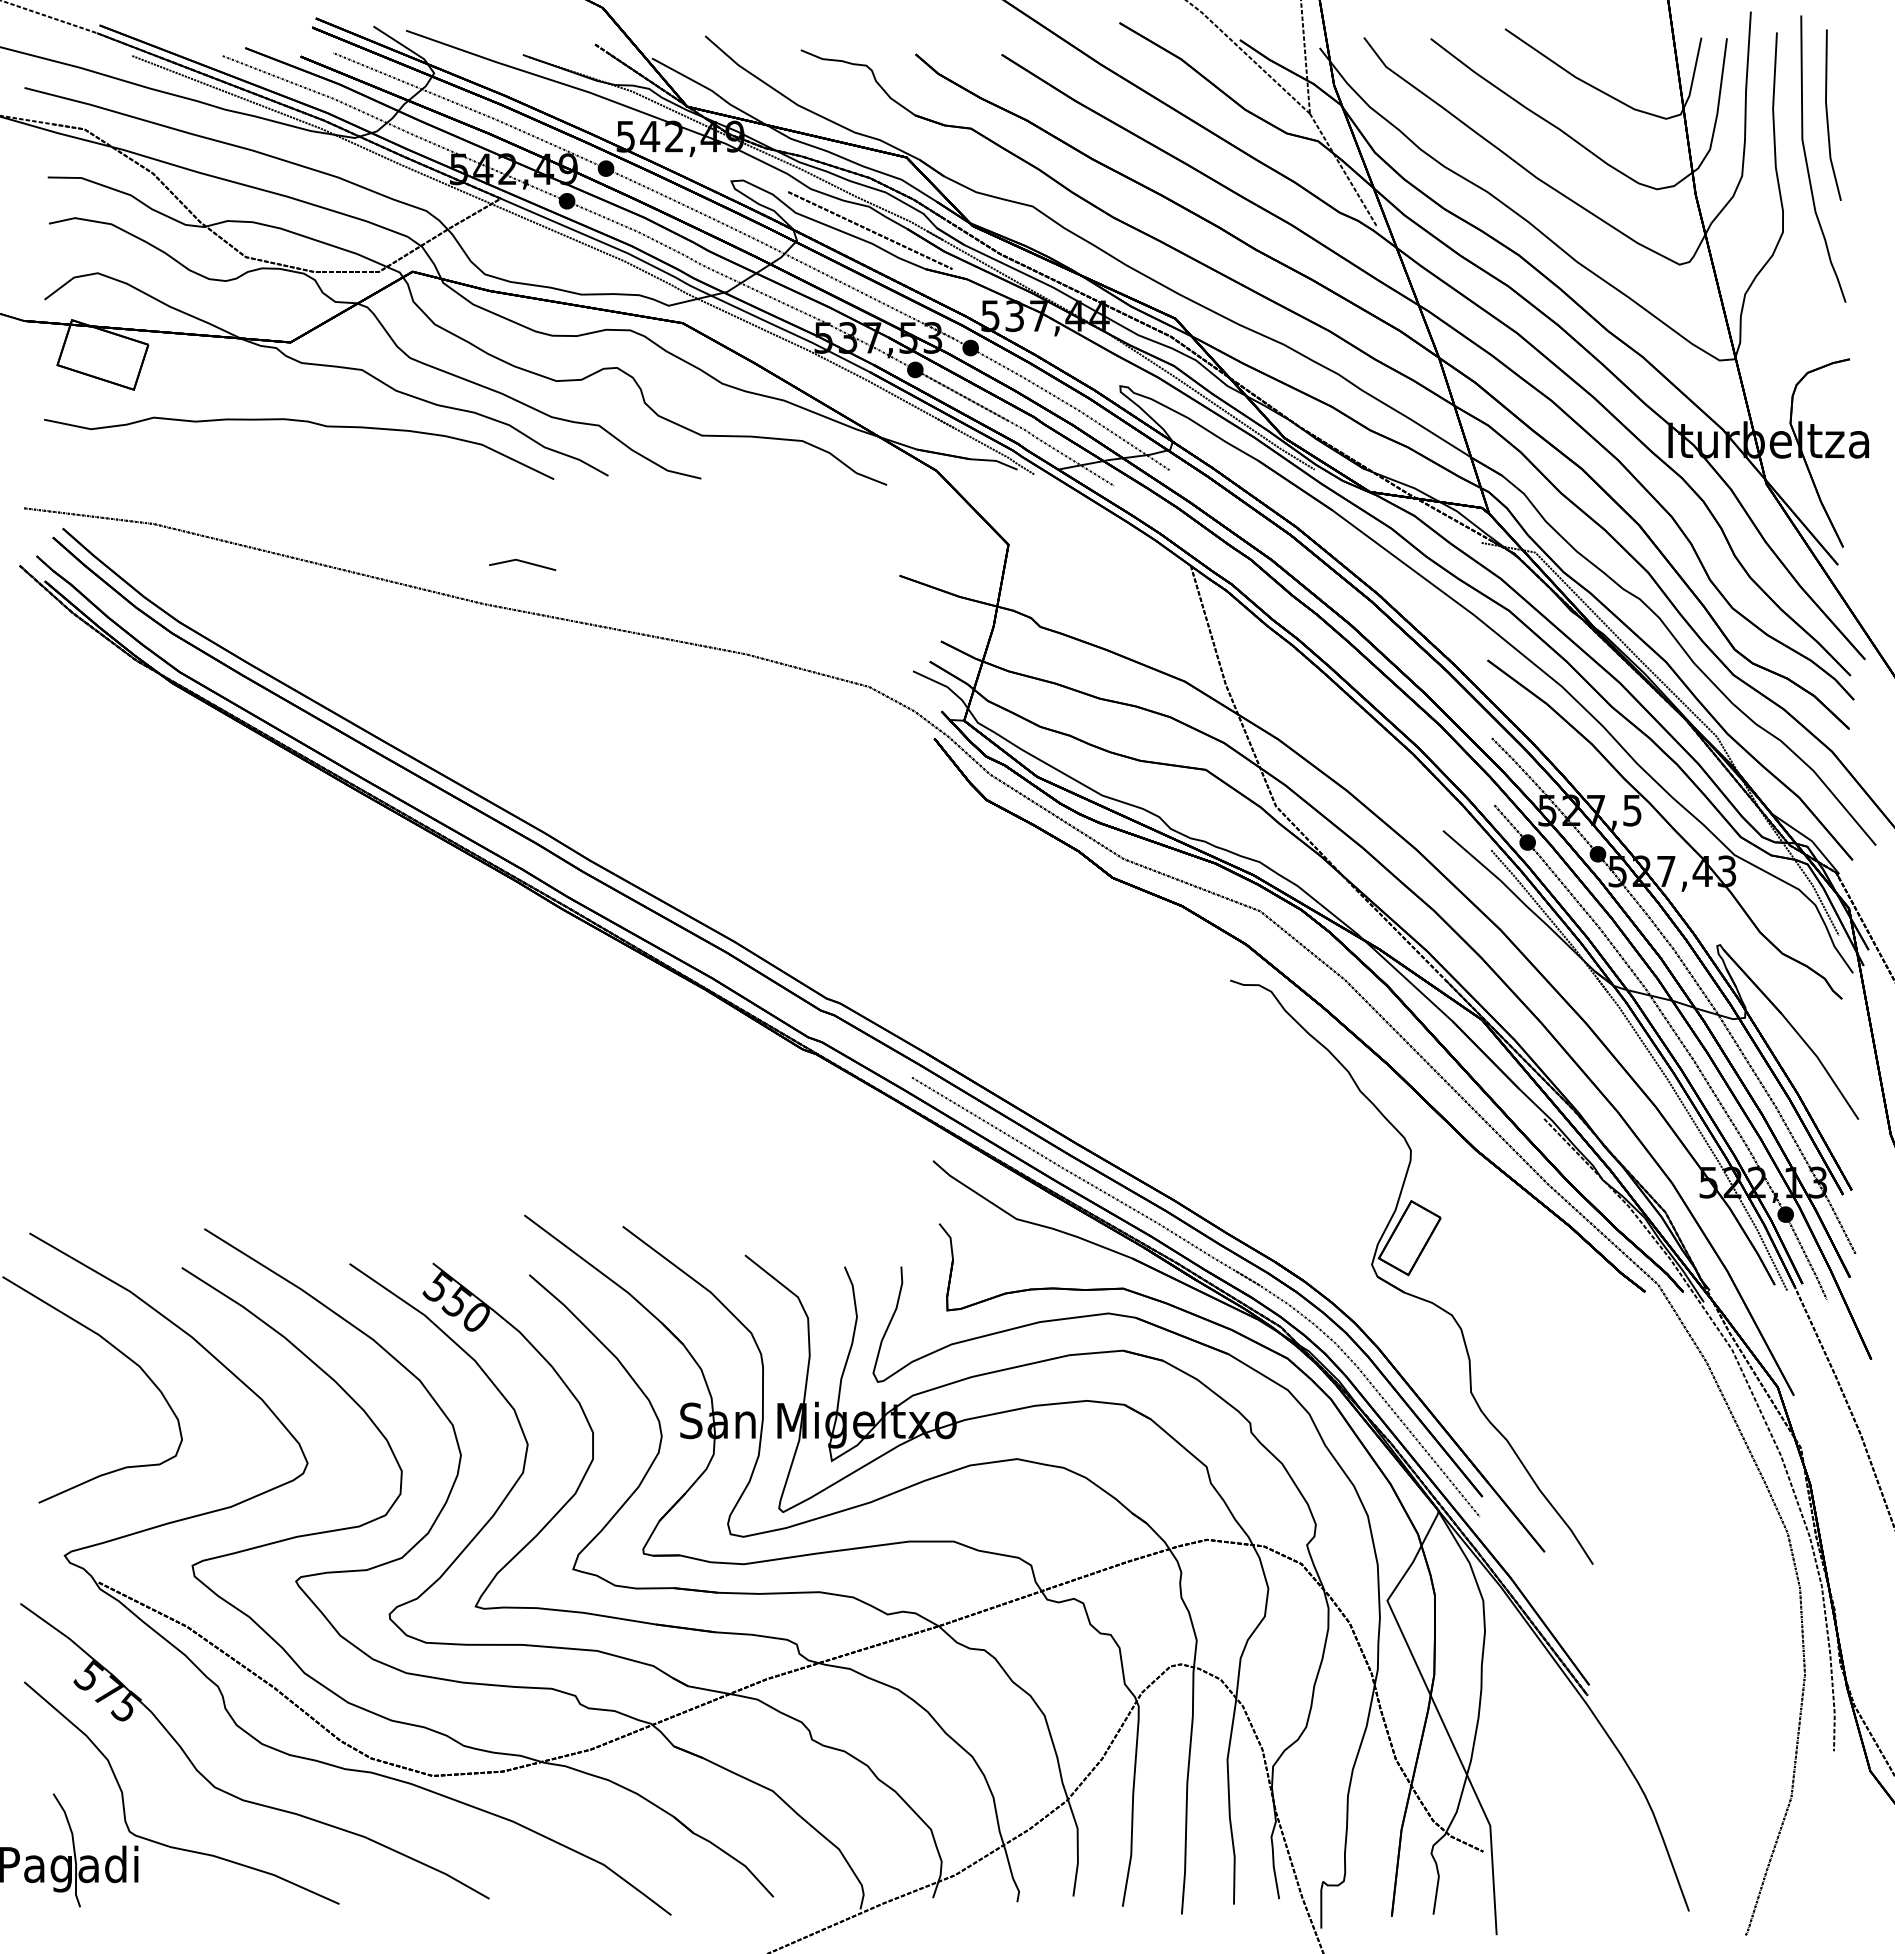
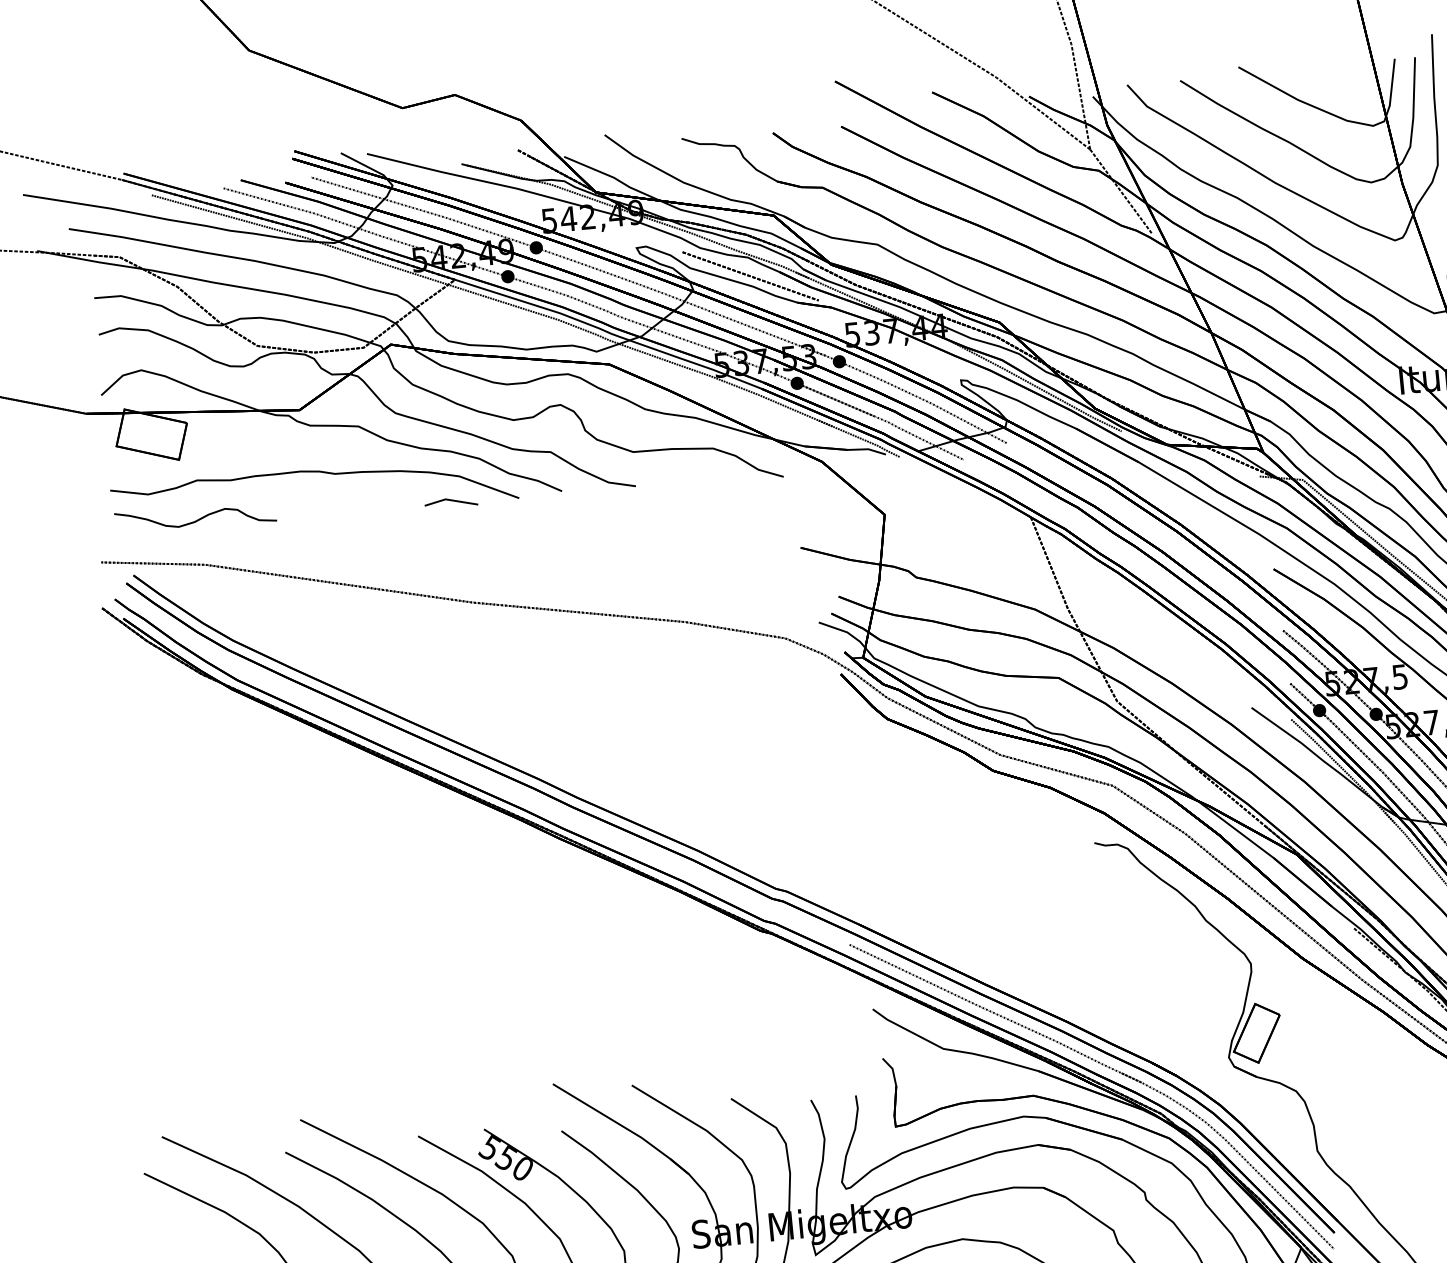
curve: (149, 466) -> (197, 519), added
line: (522, 562) -> (450, 501), moved

